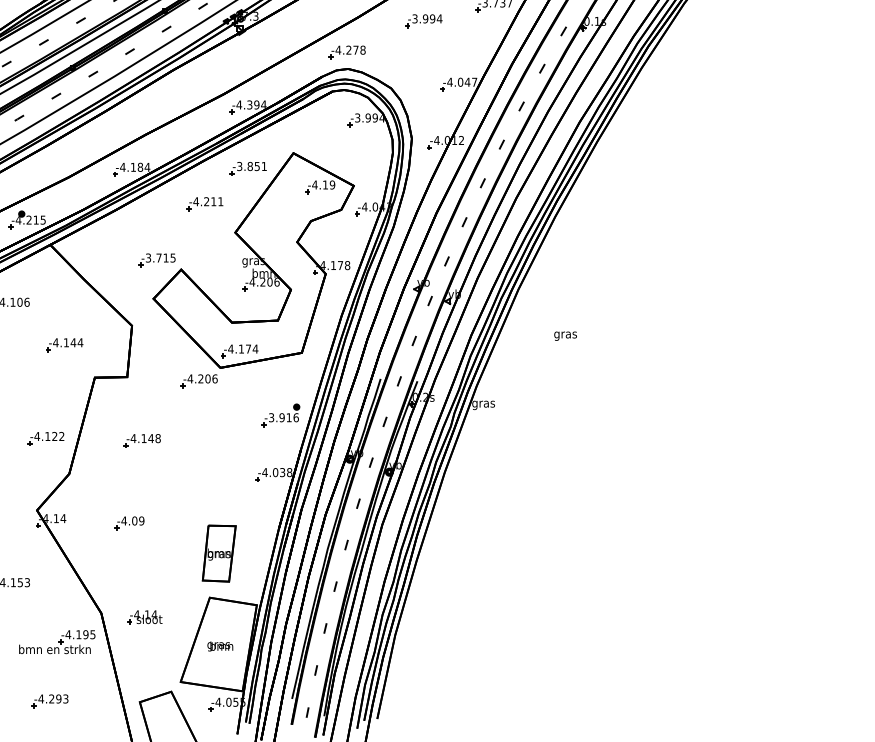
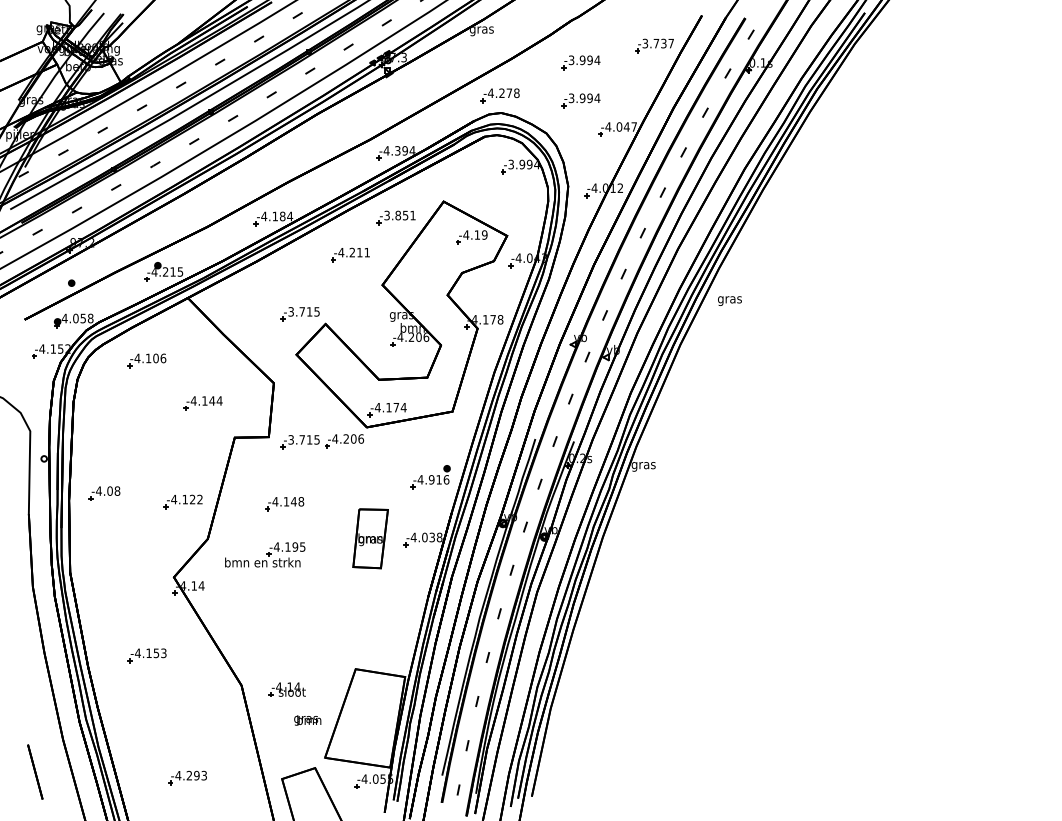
part: (423, 57) -> (580, 100), added
text: (565, 335) -> (729, 300), moved
part: (156, 382) -> (299, 442), added
text: (271, 417) -> (420, 479), -3.916 -> -4.916
part: (128, 522) -> (270, 590), removed
part: (219, 553) -> (370, 538), moved
part: (57, 641) -> (265, 554), moved
text: (220, 646) -> (307, 720), moved

